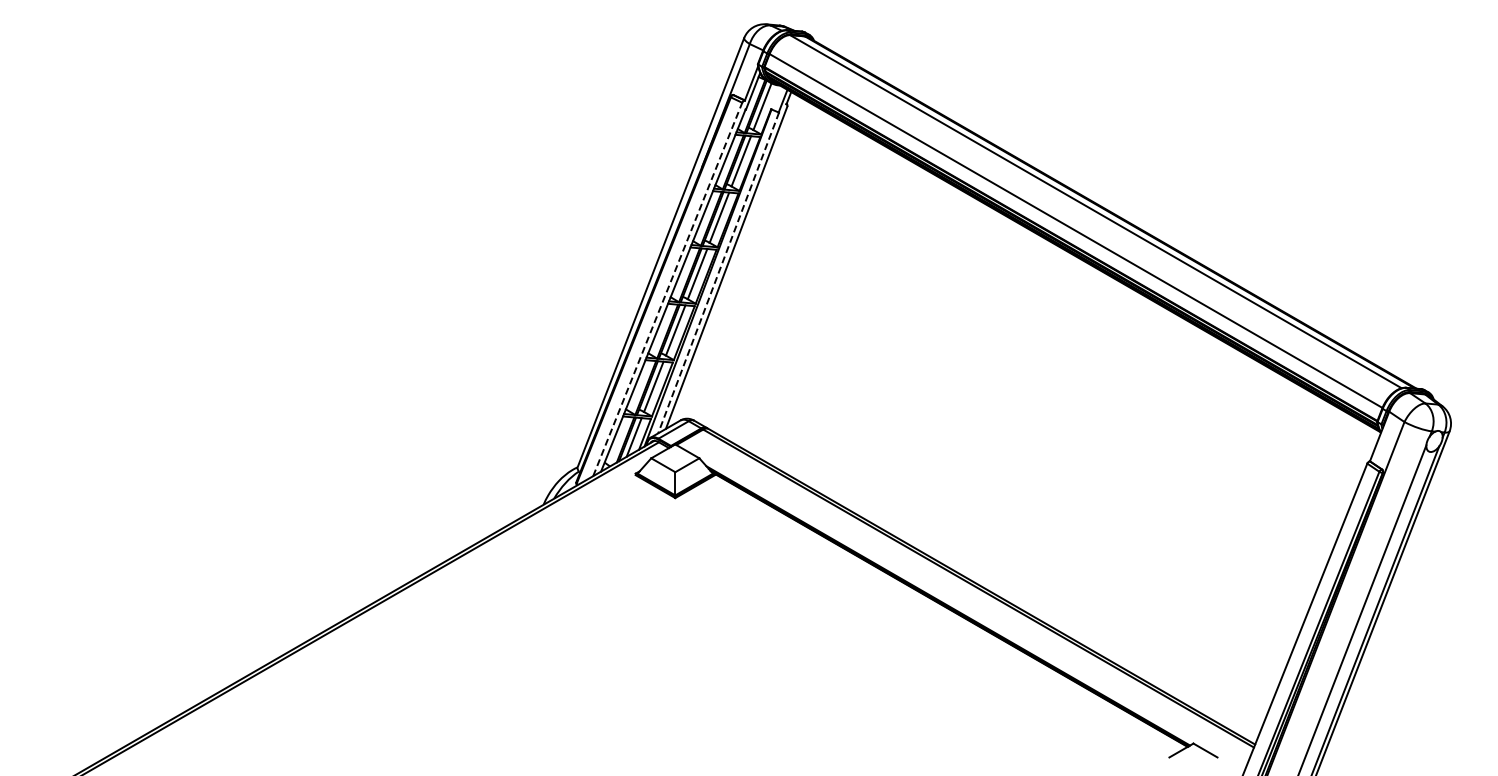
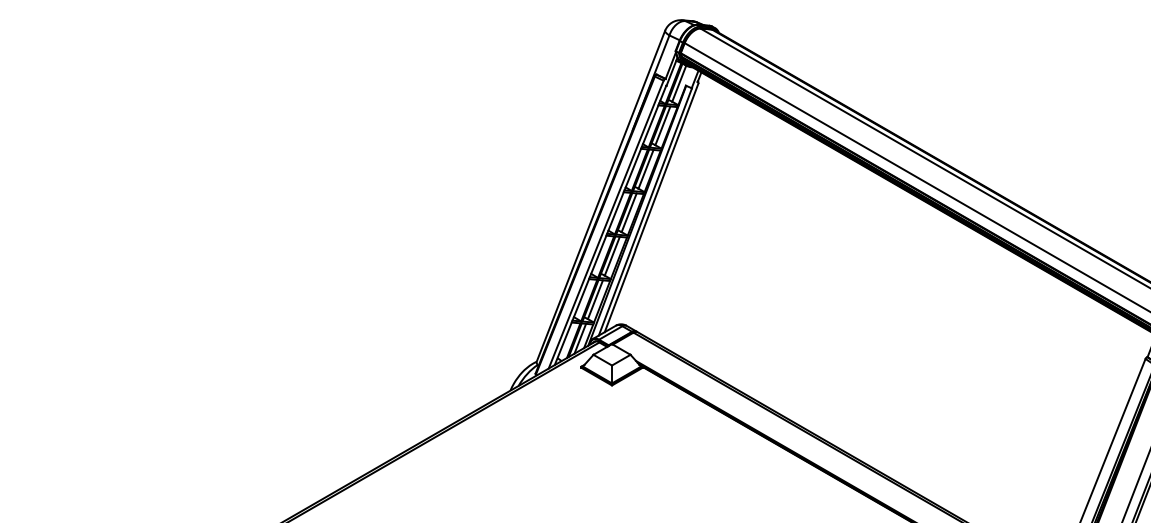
line: (718, 273) -> (645, 212), dashed -> solid
line: (667, 289) -> (605, 224), dashed -> solid

